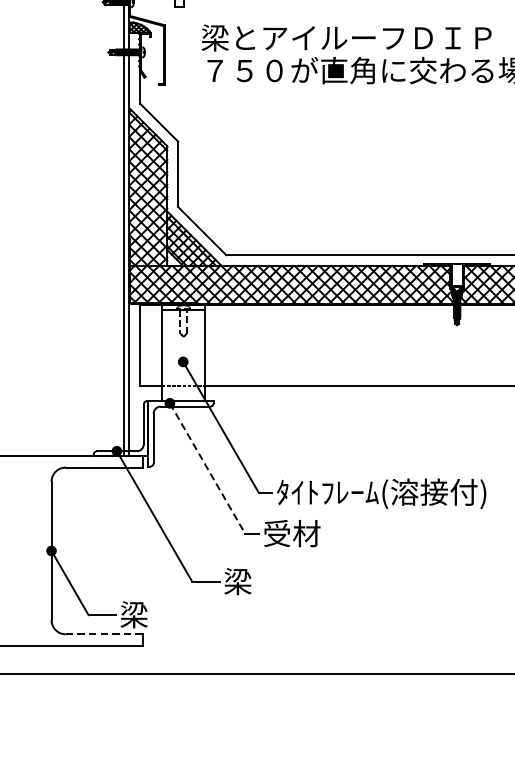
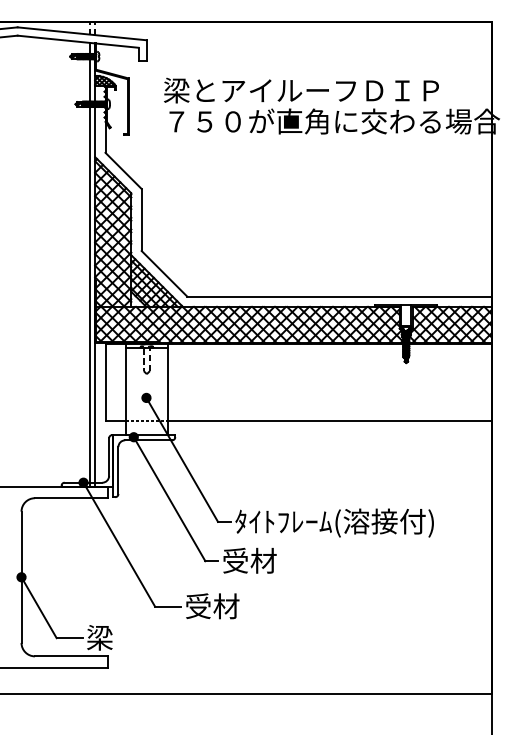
line: (207, 468) -> (169, 499), dashed -> solid
text: (252, 581) -> (212, 606), 梁 -> 受材
line: (104, 634) -> (71, 656), dashed -> solid

